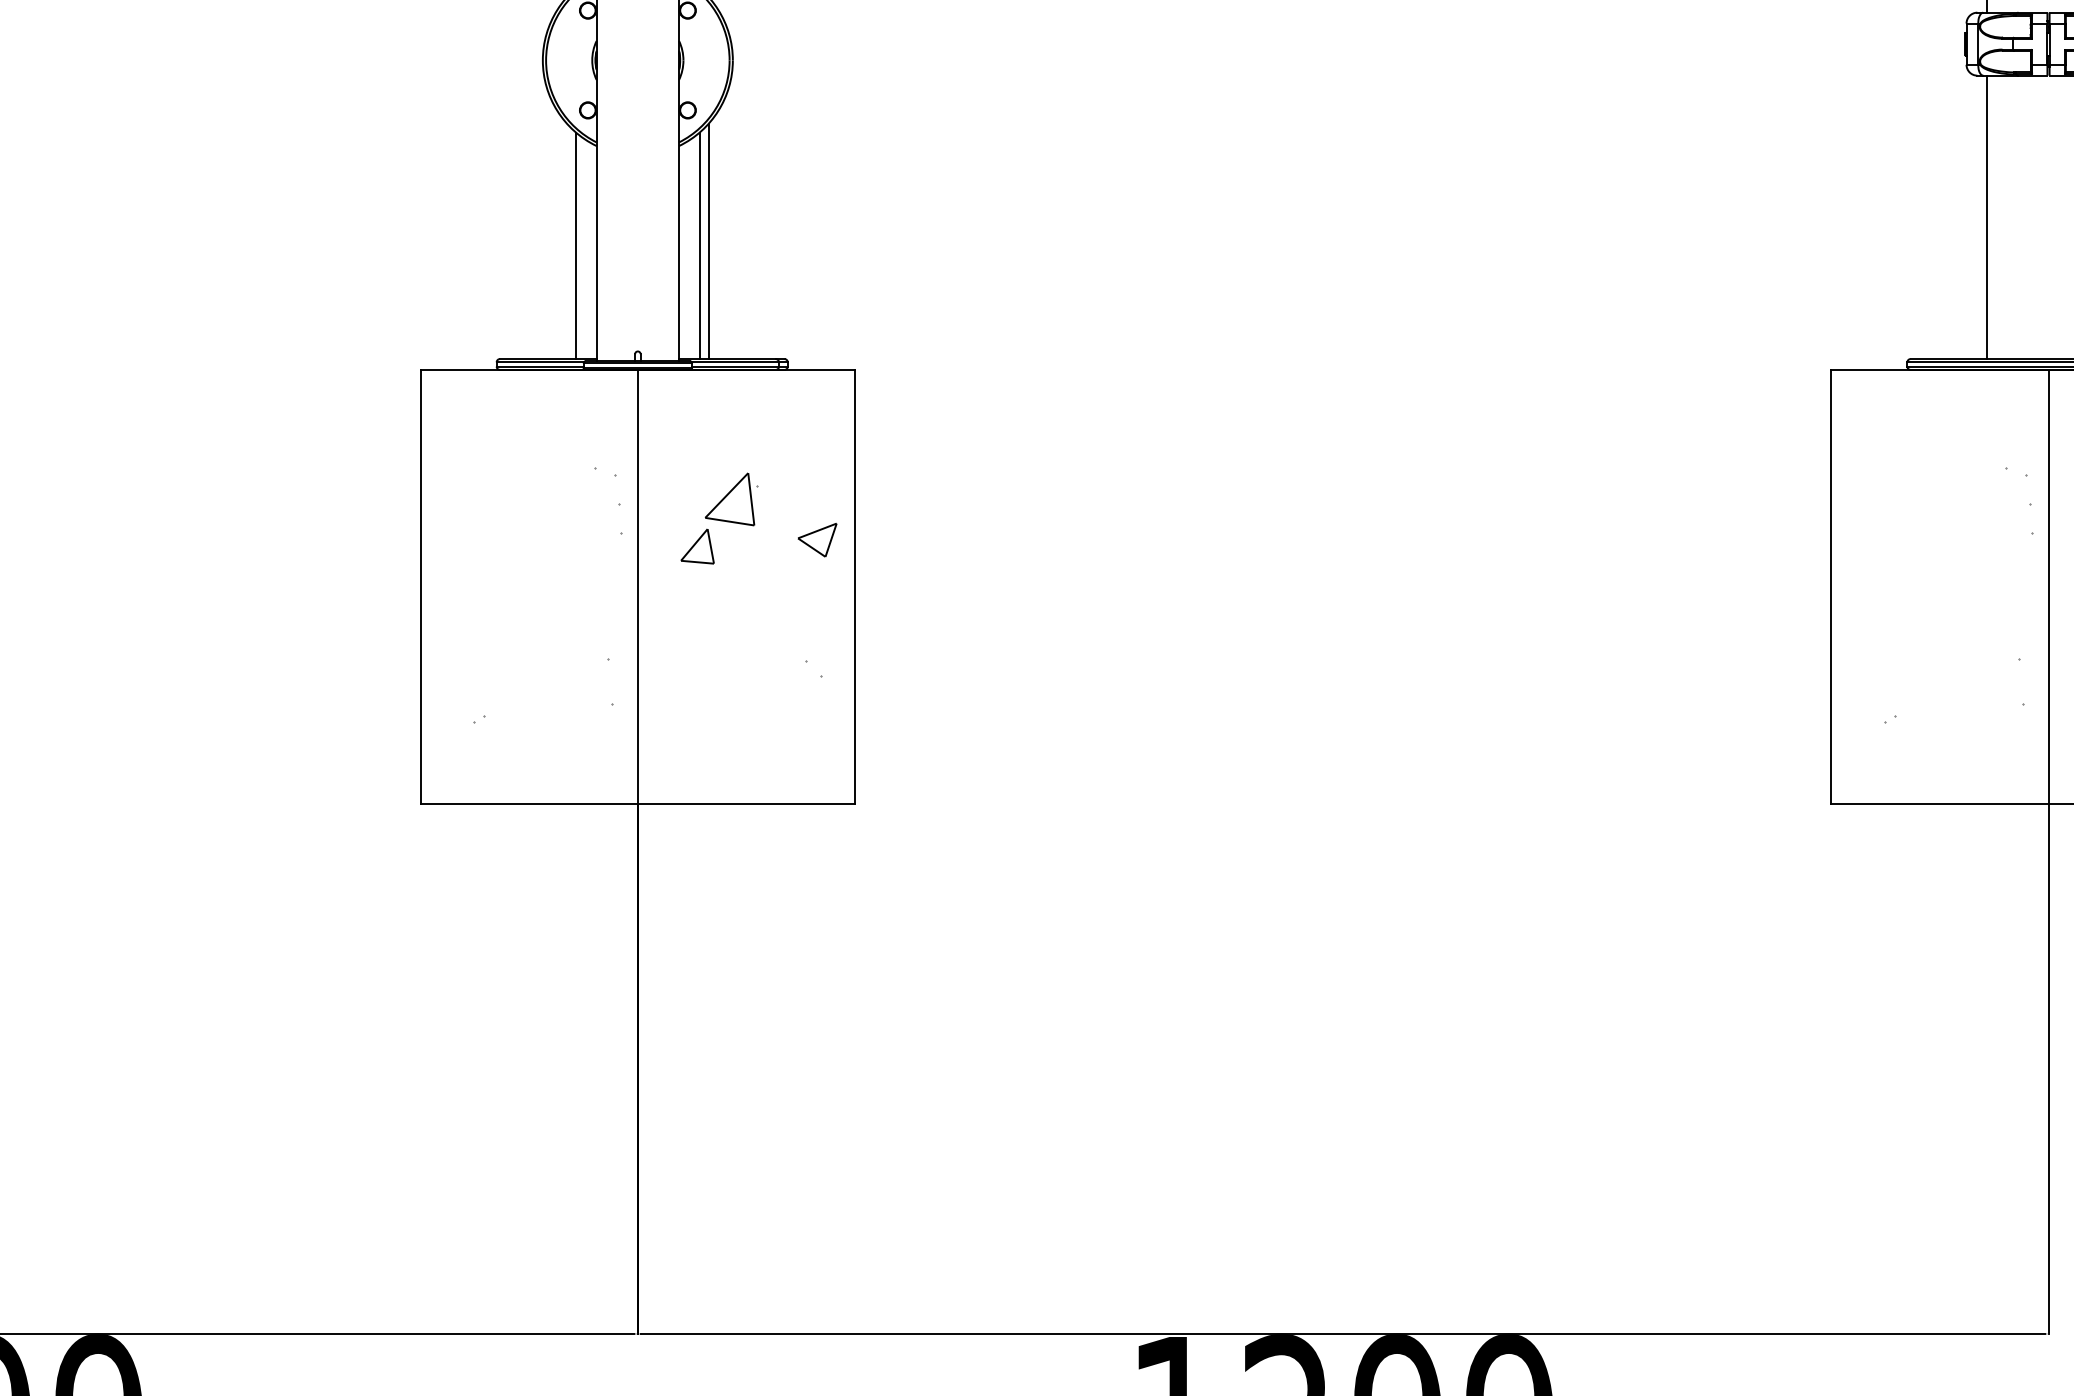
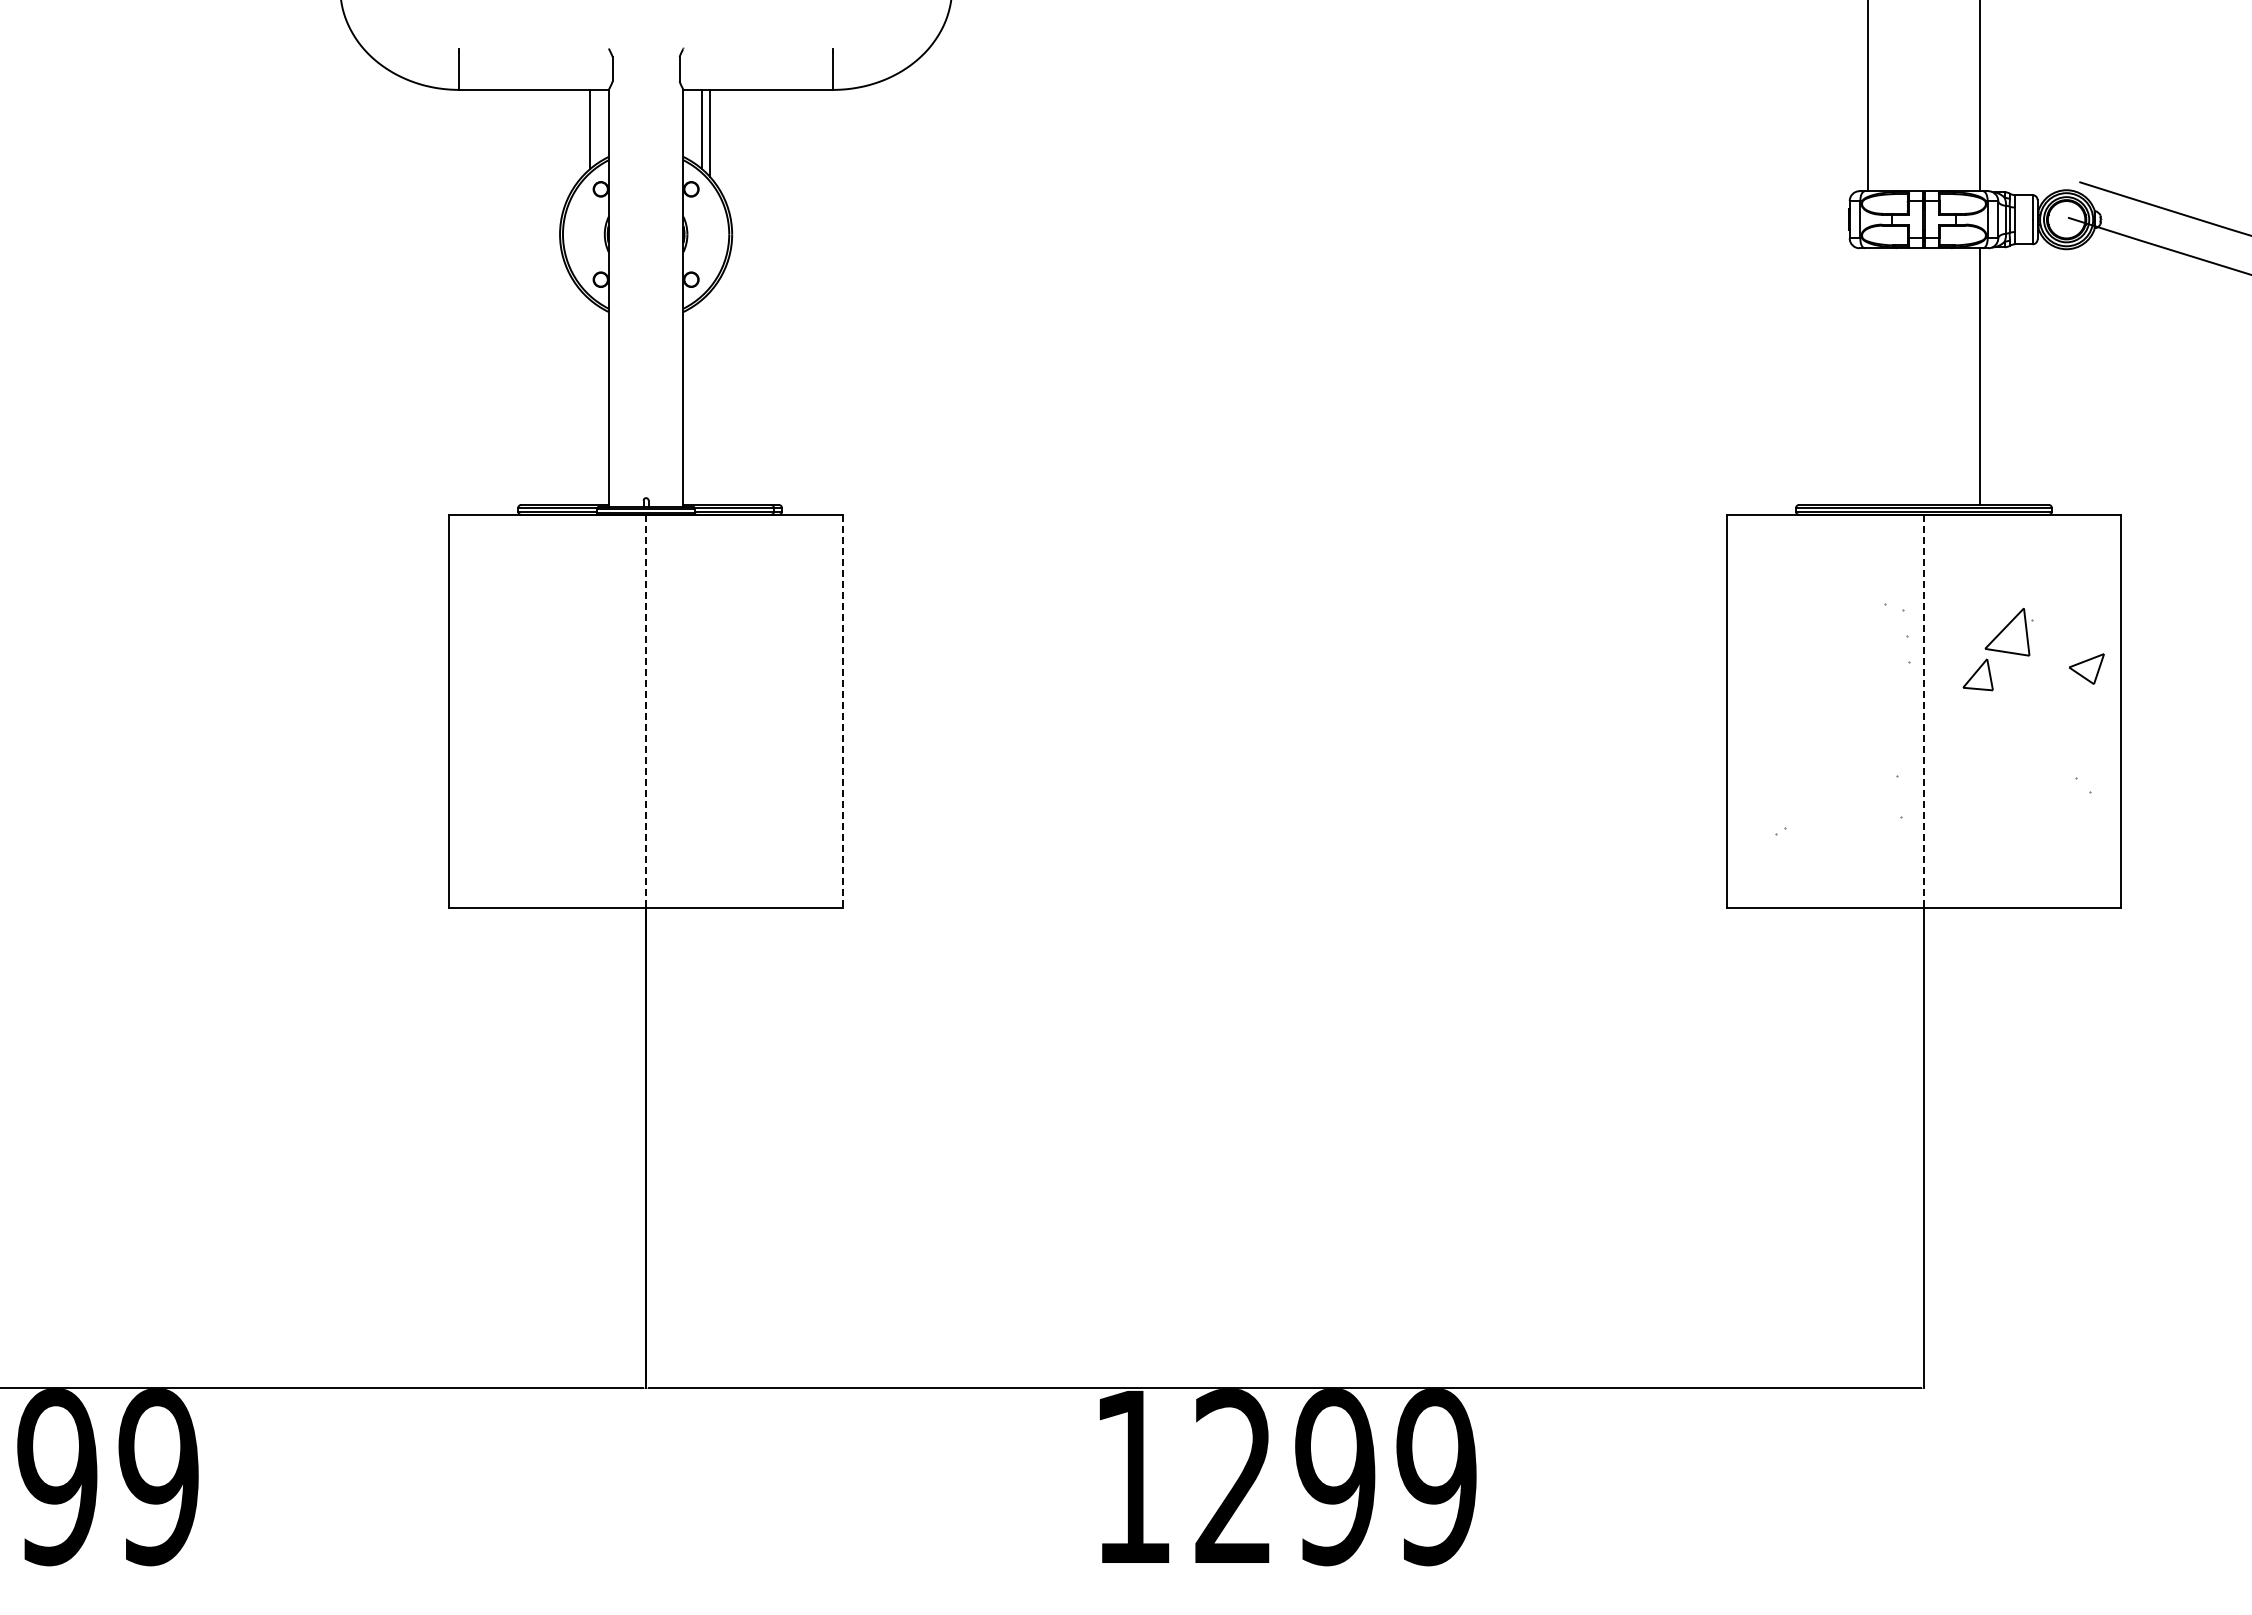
line: (1986, 217) -> (1867, 376), removed
line: (708, 241) -> (710, 398), removed
line: (576, 245) -> (590, 402), removed
line: (700, 245) -> (702, 402), removed
line: (638, 587) -> (646, 711), solid -> dashed
line: (854, 587) -> (842, 711), solid -> dashed
line: (2047, 587) -> (1923, 711), solid -> dashed
hatch: (654, 594) -> (661, 718), removed

